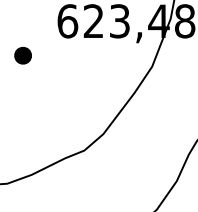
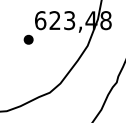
part: (22, 55) -> (28, 39), moved

